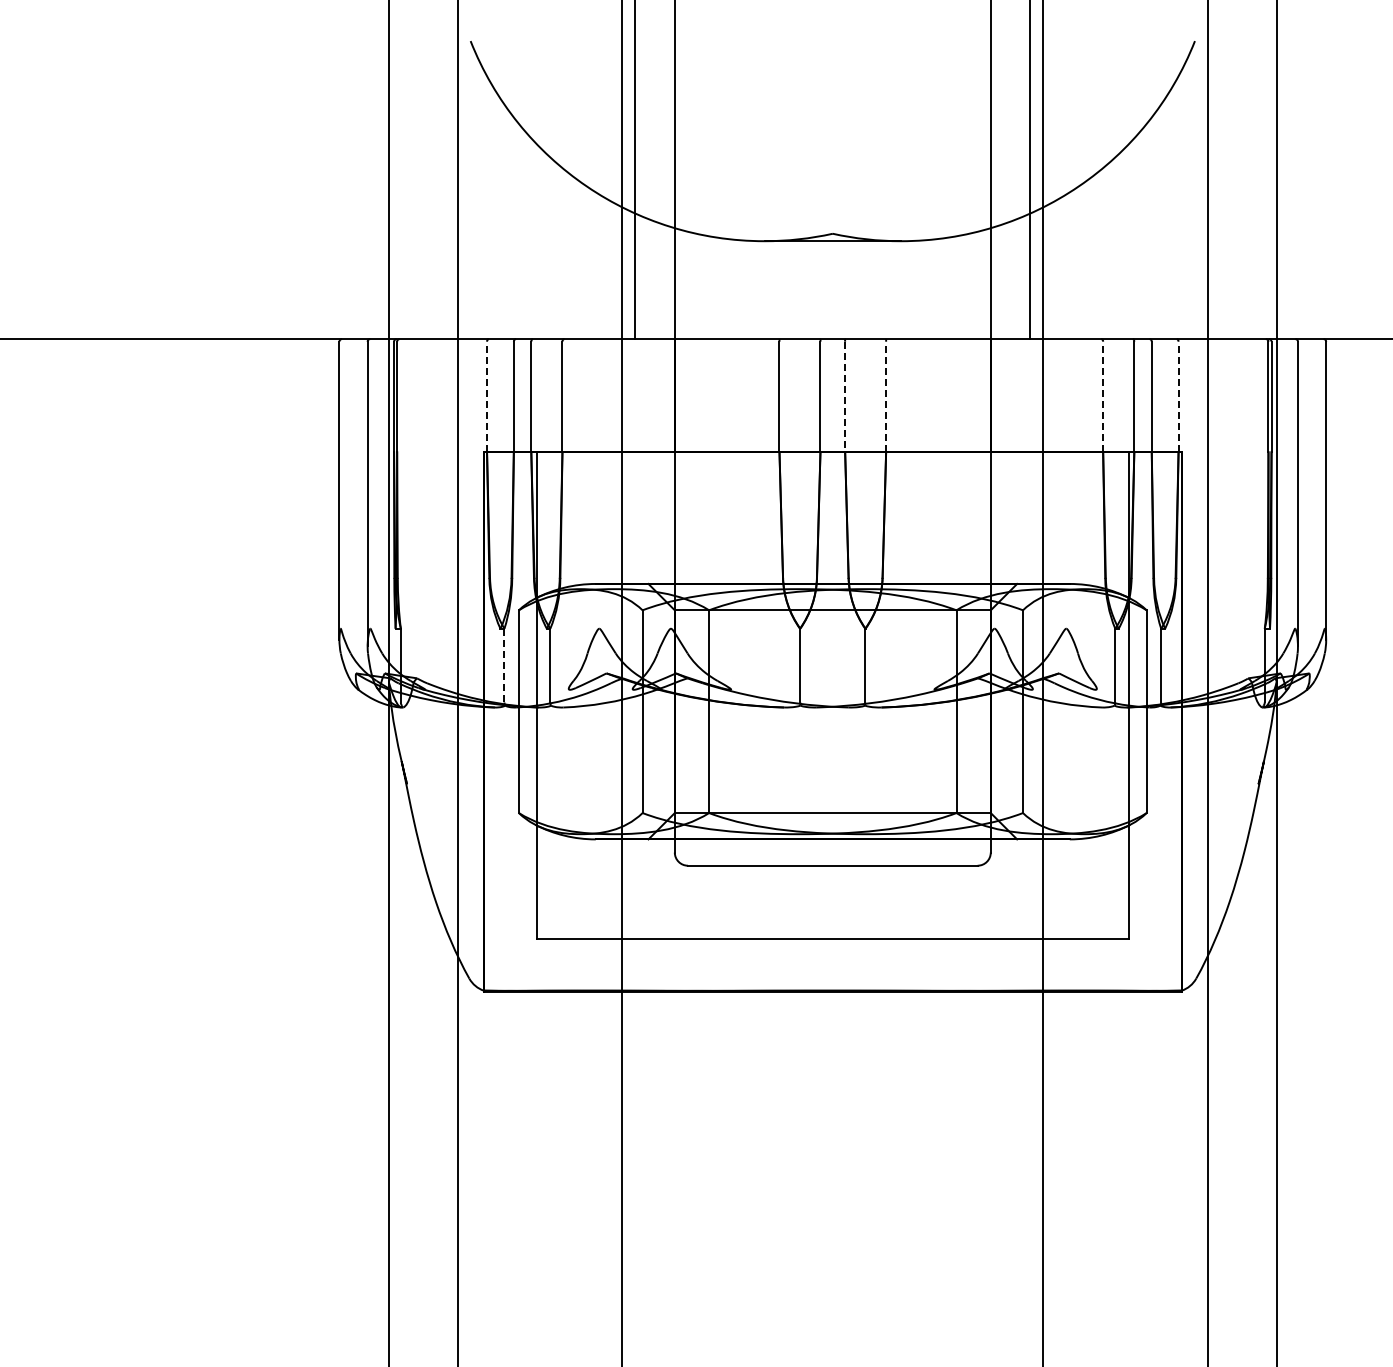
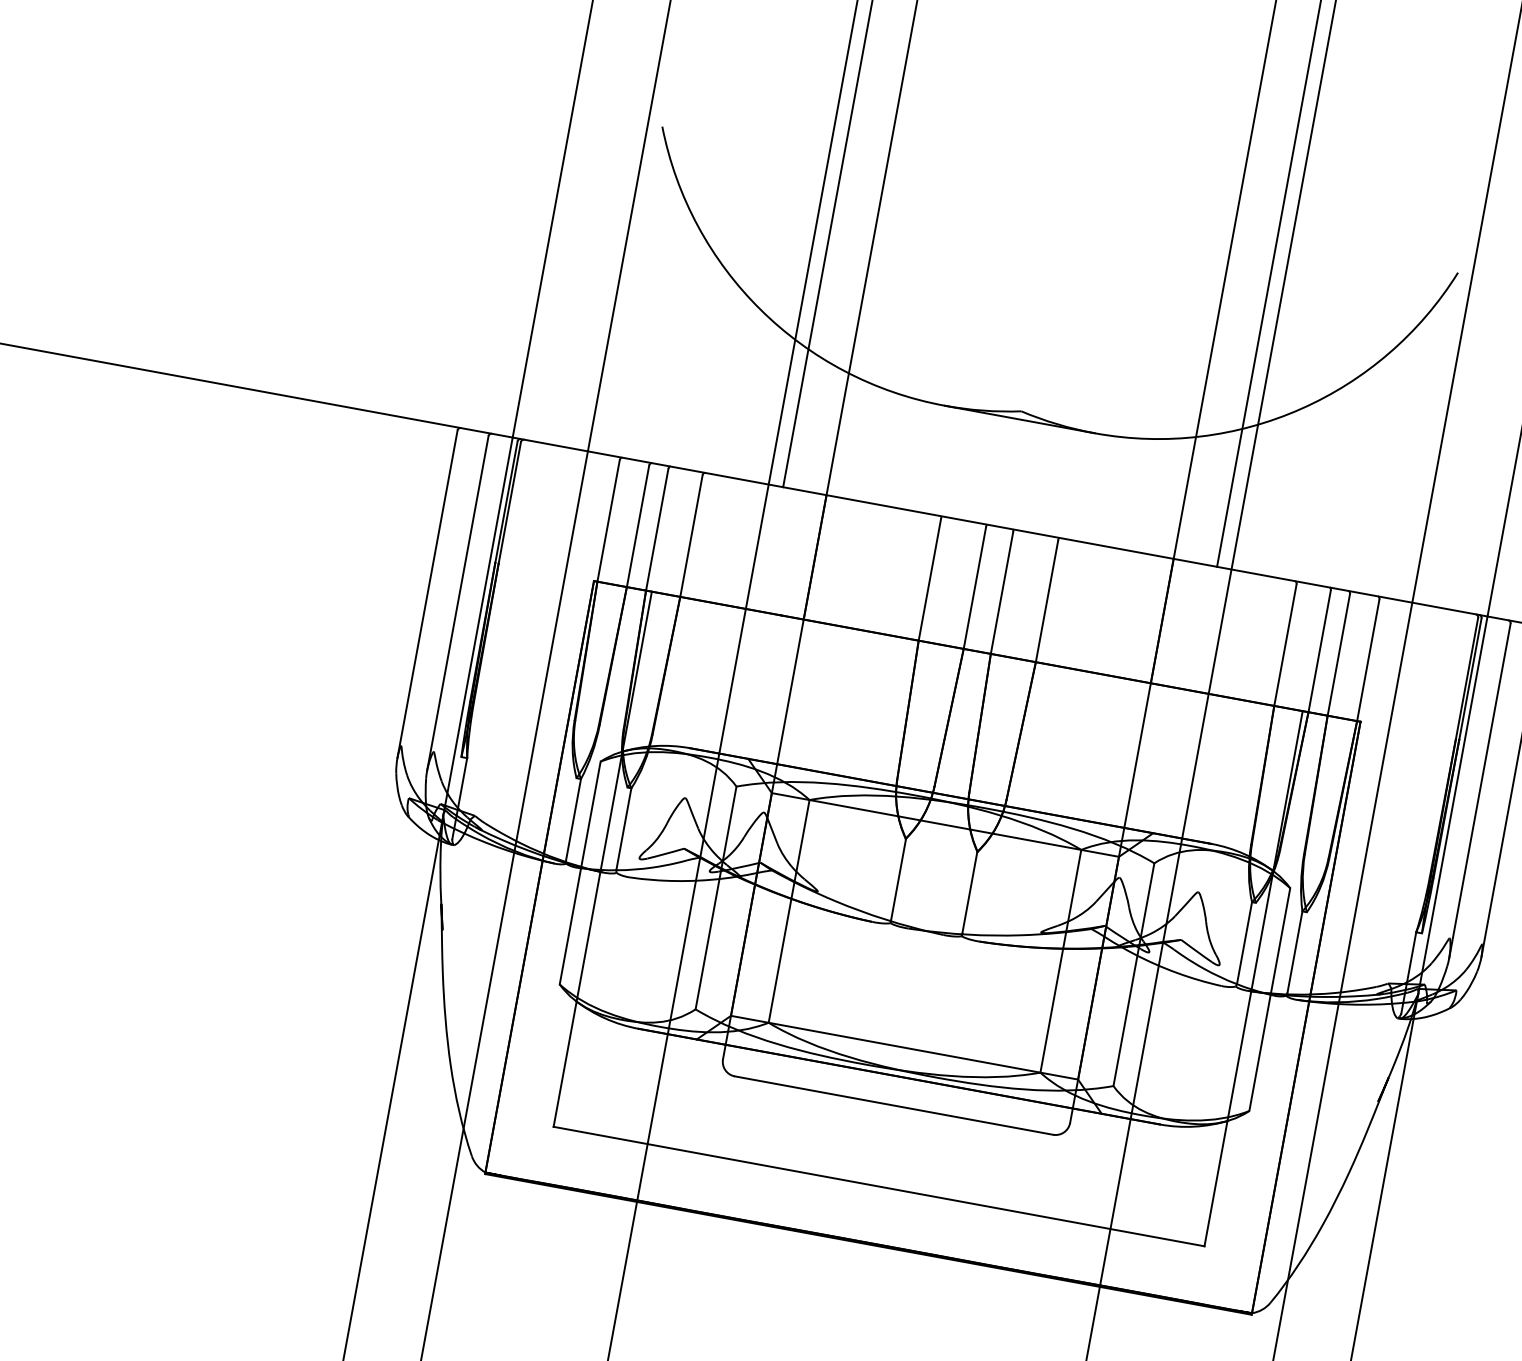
line: (487, 396) -> (609, 520), dashed -> solid
line: (886, 396) -> (1047, 600), dashed -> solid
line: (1103, 396) -> (1285, 644), dashed -> solid
line: (1178, 396) -> (1368, 659), dashed -> solid
line: (845, 397) -> (1002, 593), dashed -> solid
line: (504, 665) -> (573, 819), dashed -> solid

